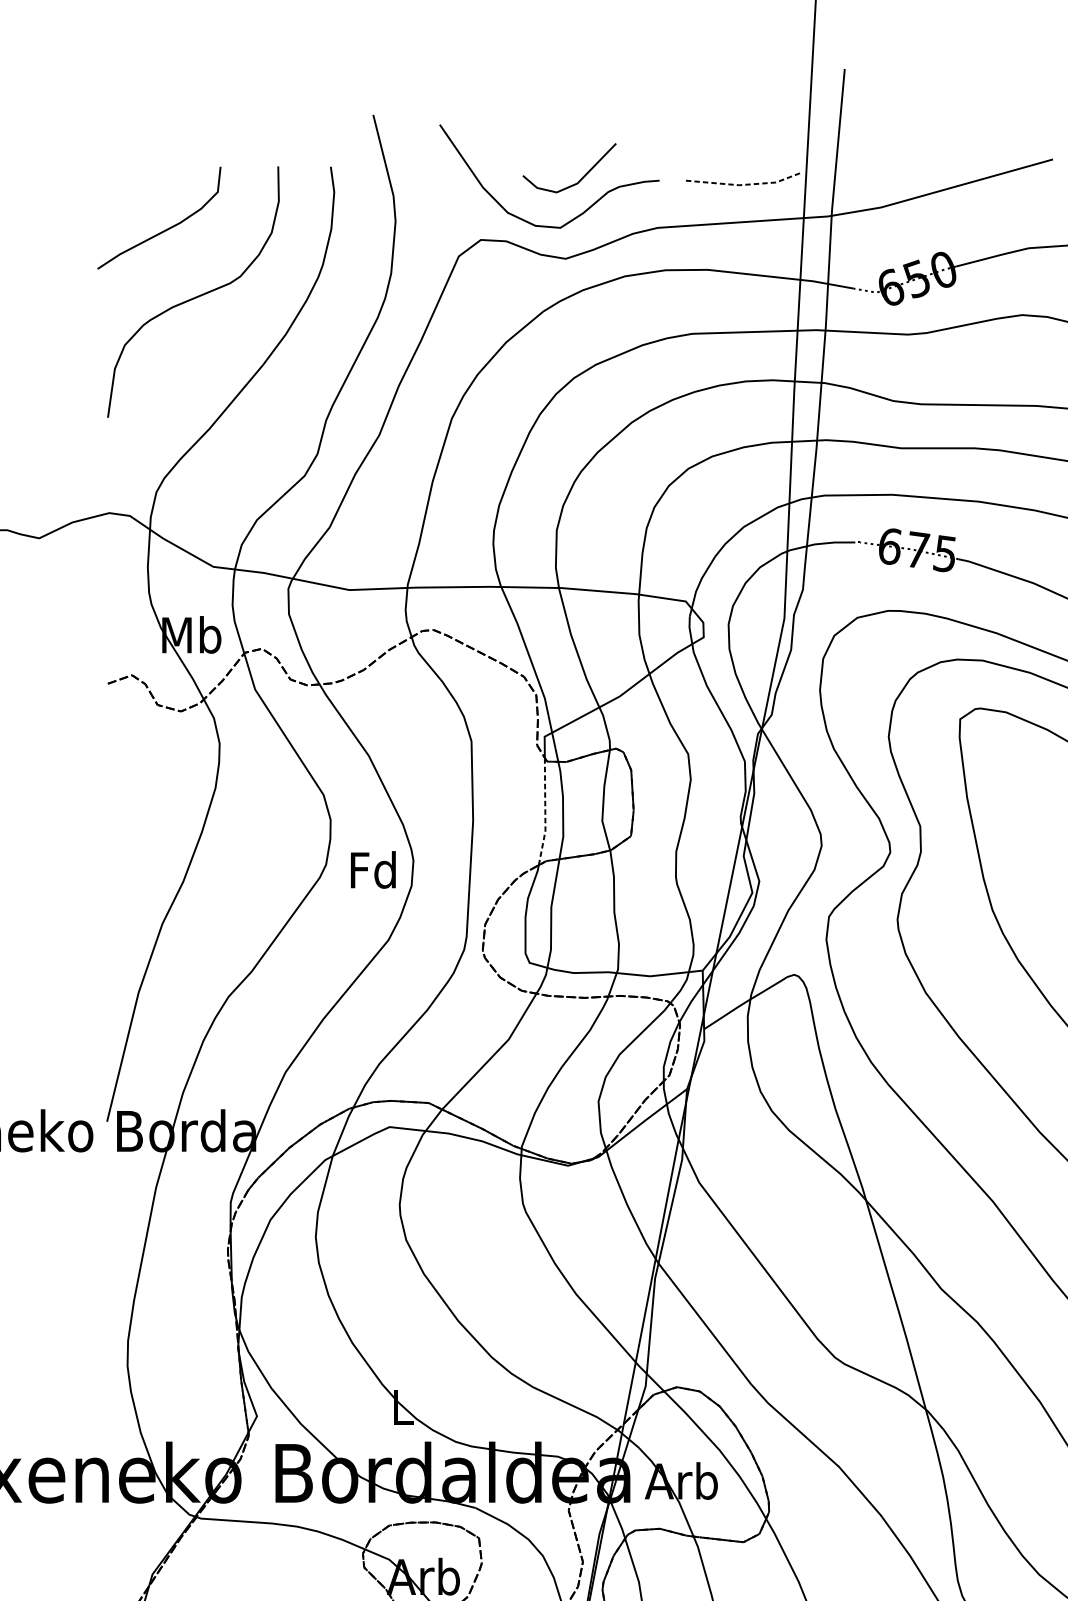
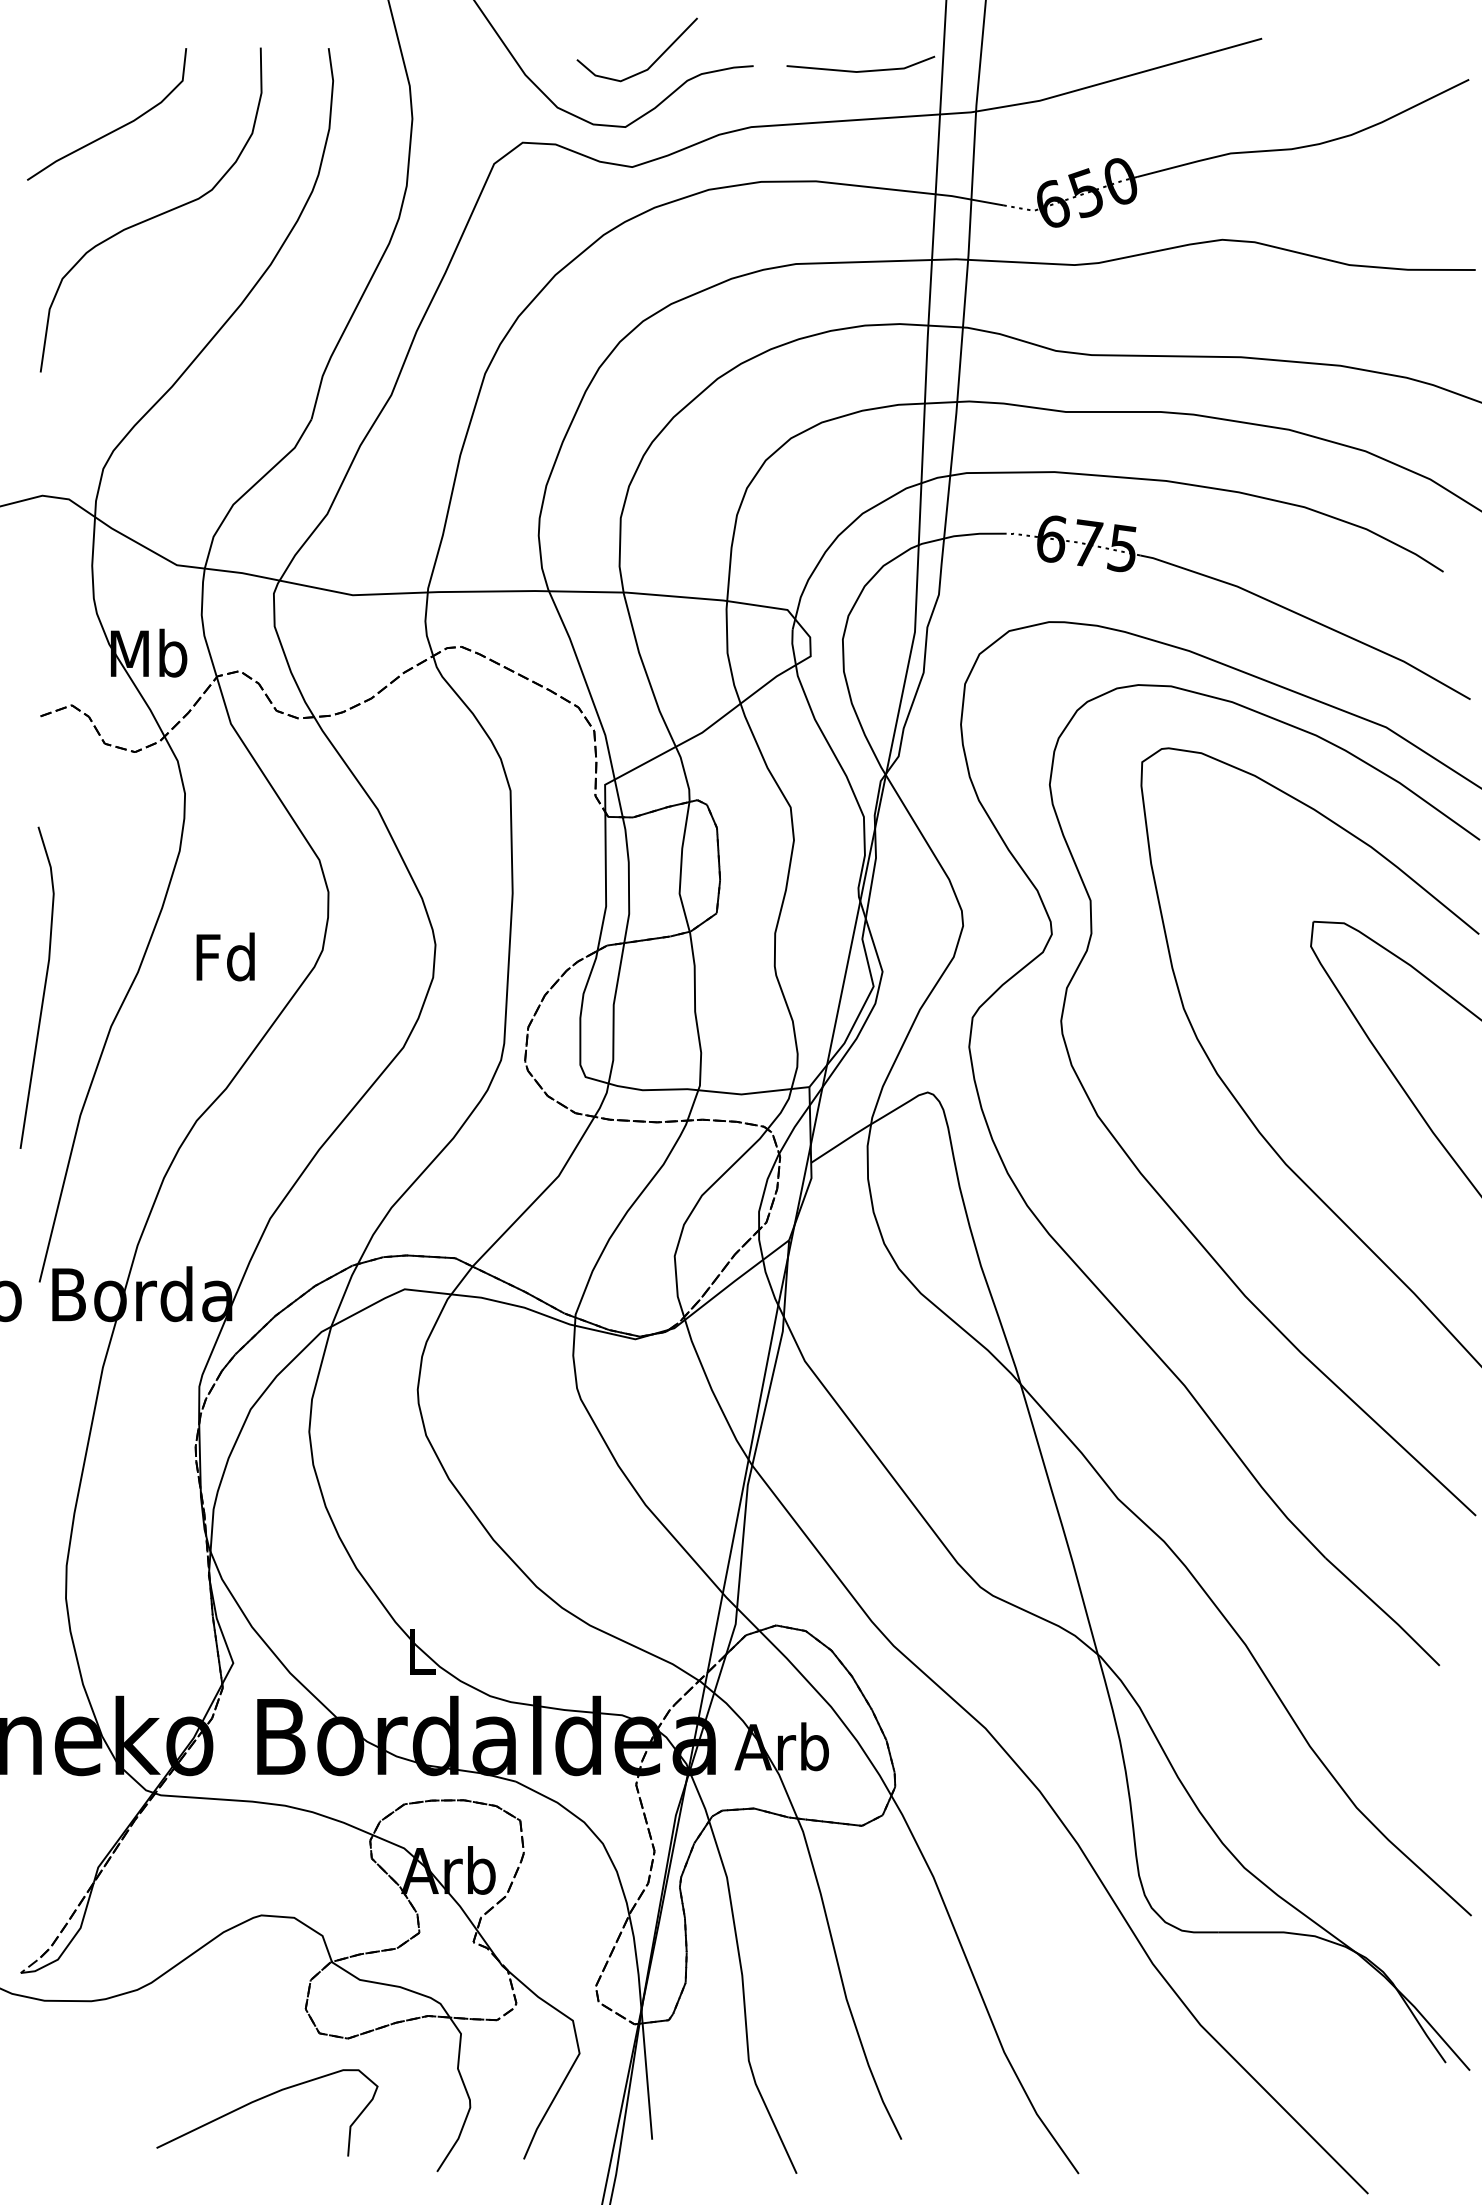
line: (743, 184) -> (861, 71), dashed -> solid
line: (544, 812) -> (605, 882), dashed -> solid
text: (373, 869) -> (225, 956), moved
line: (110, 894) -> (43, 988), added

